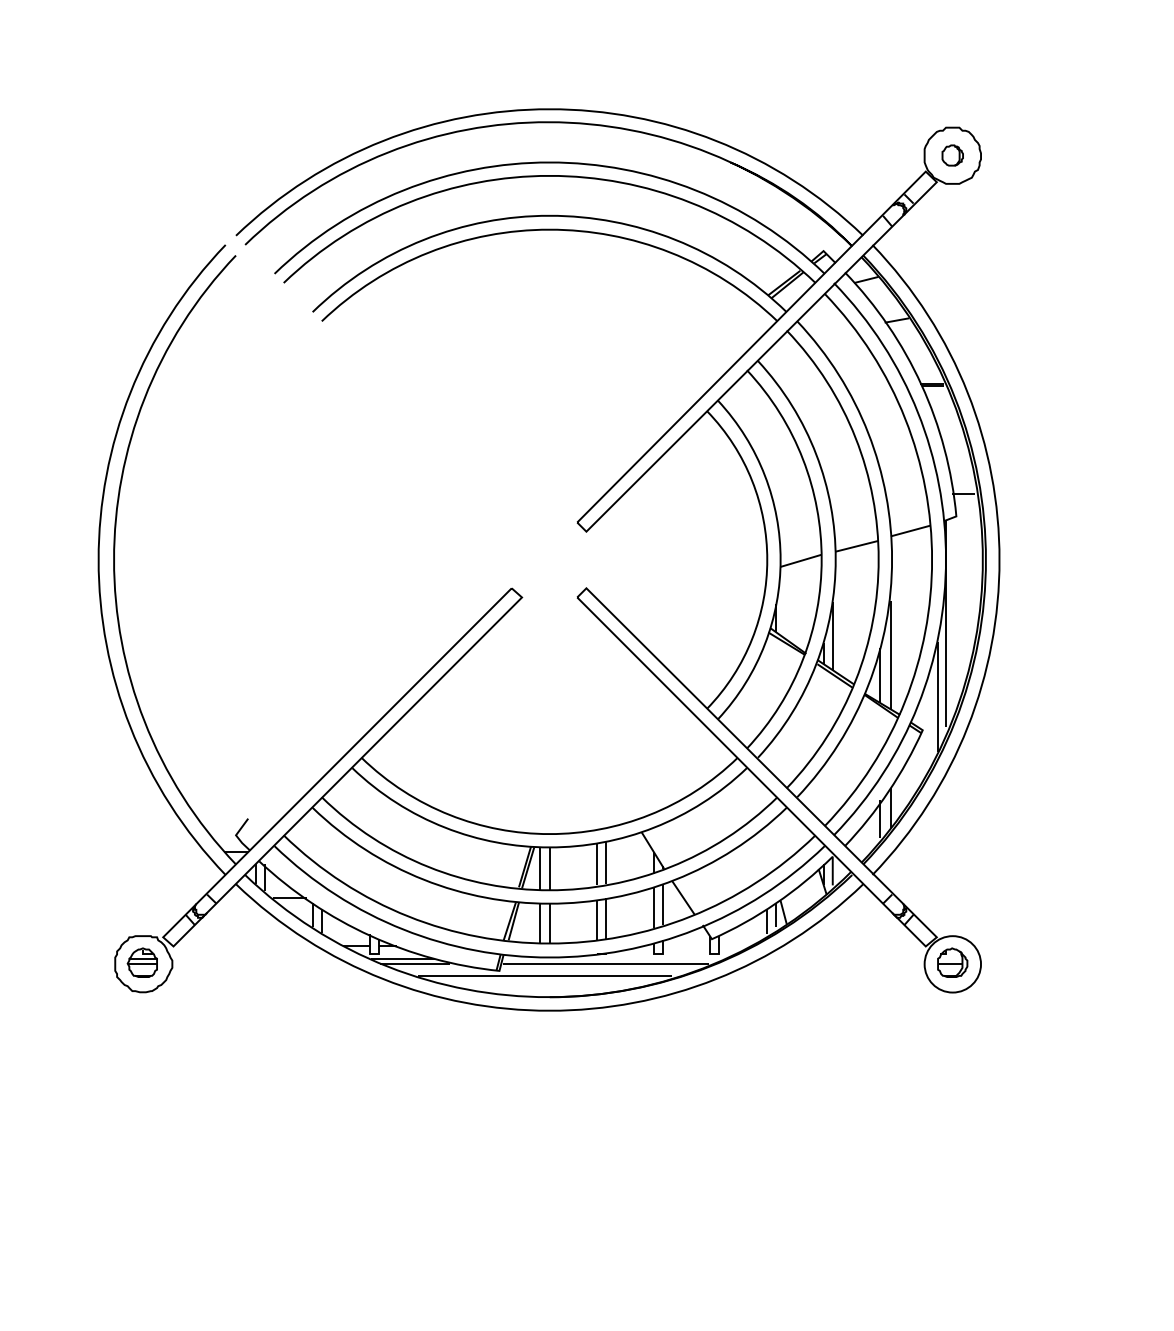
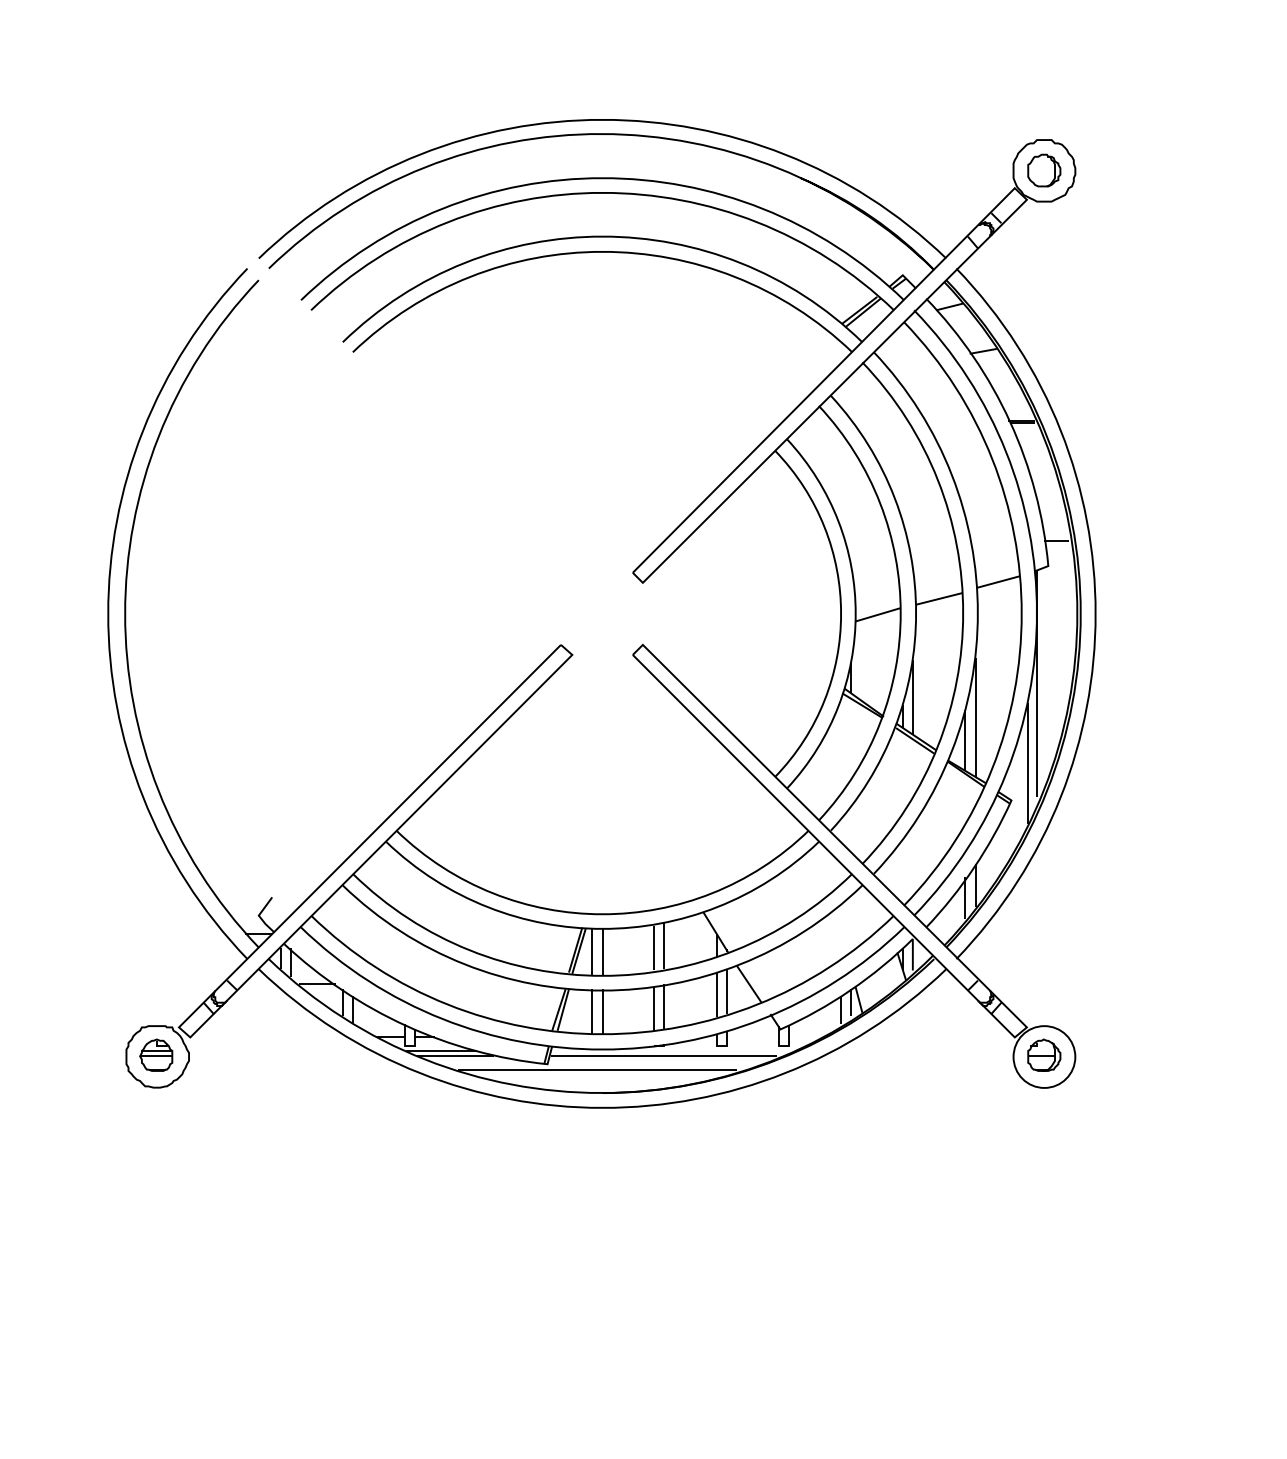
part: (952, 155) -> (1044, 170), size x1.43

